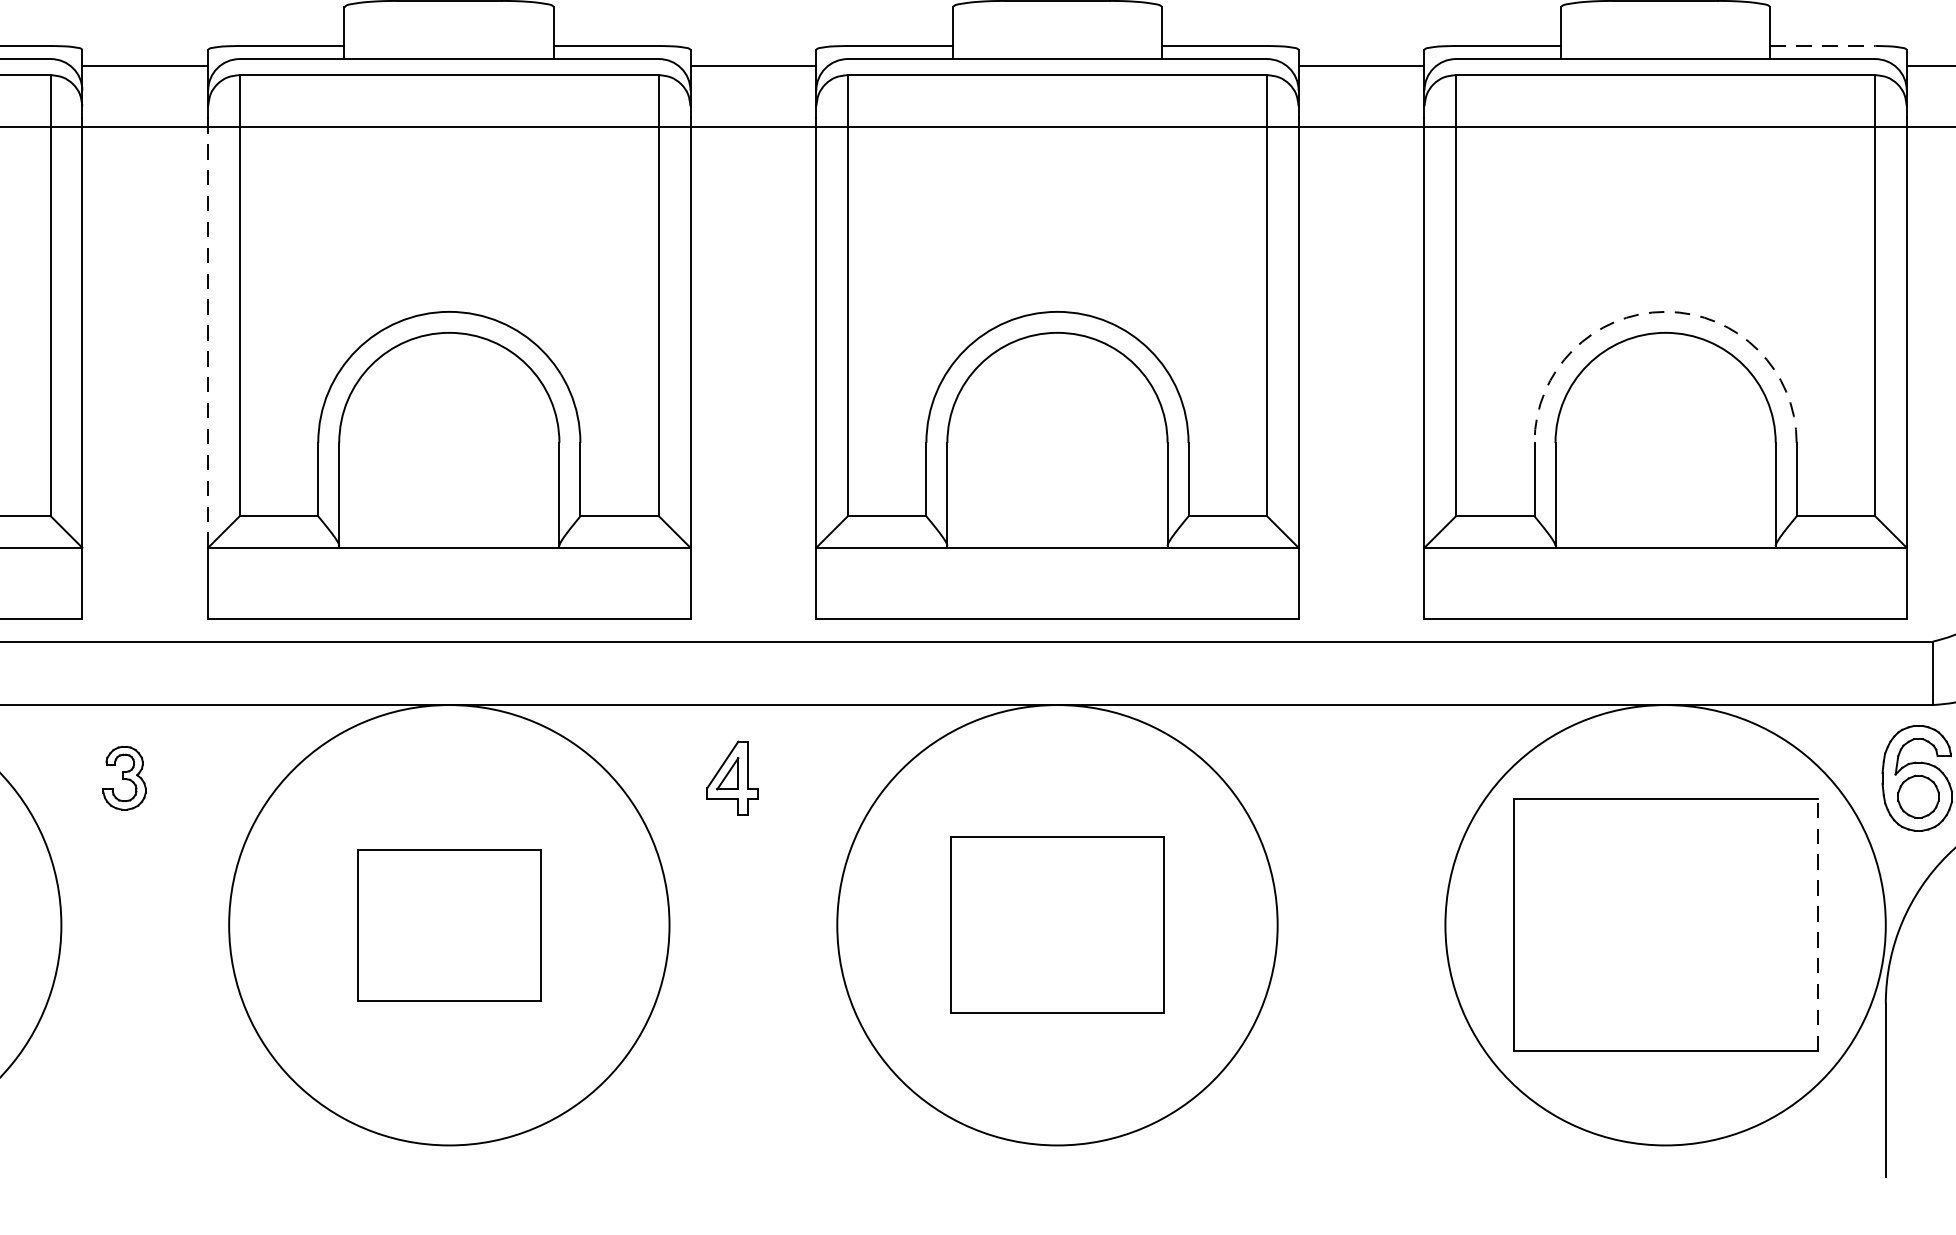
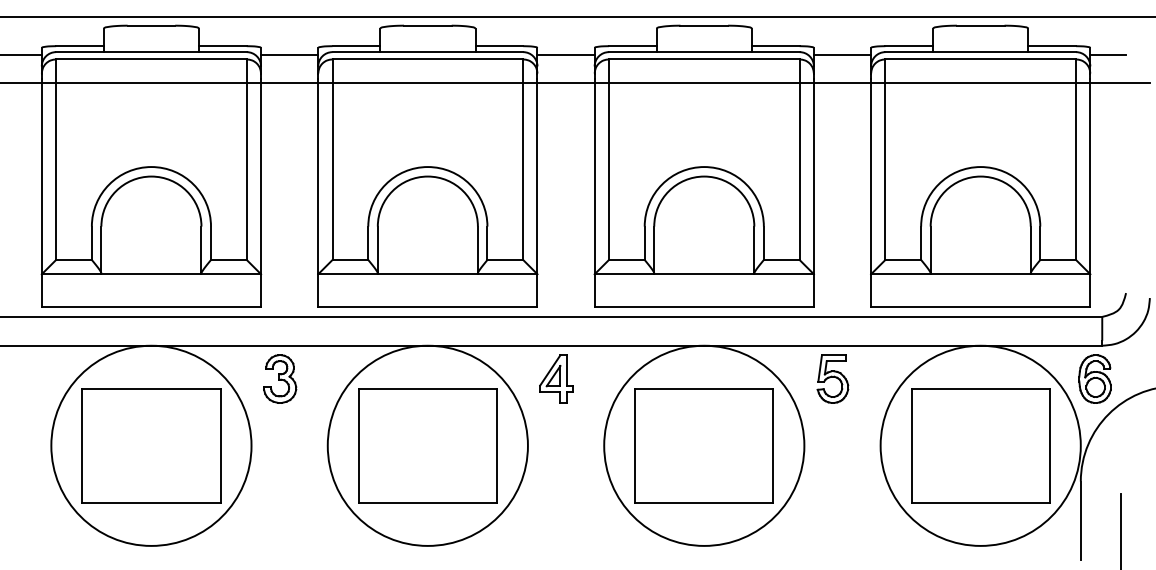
line: (1823, 46) -> (1052, 46), dashed -> solid
arc: (1665, 312) -> (980, 167), dashed -> solid
line: (208, 337) -> (318, 178), dashed -> solid
part: (125, 777) -> (280, 378), size x1.67
part: (732, 777) -> (556, 378), size x1.43
part: (1339, 777) -> (832, 378), added
part: (448, 924) -> (427, 445), size x1.67
part: (1055, 924) -> (703, 445), size x1.43
line: (1816, 924) -> (1049, 445), dashed -> solid

